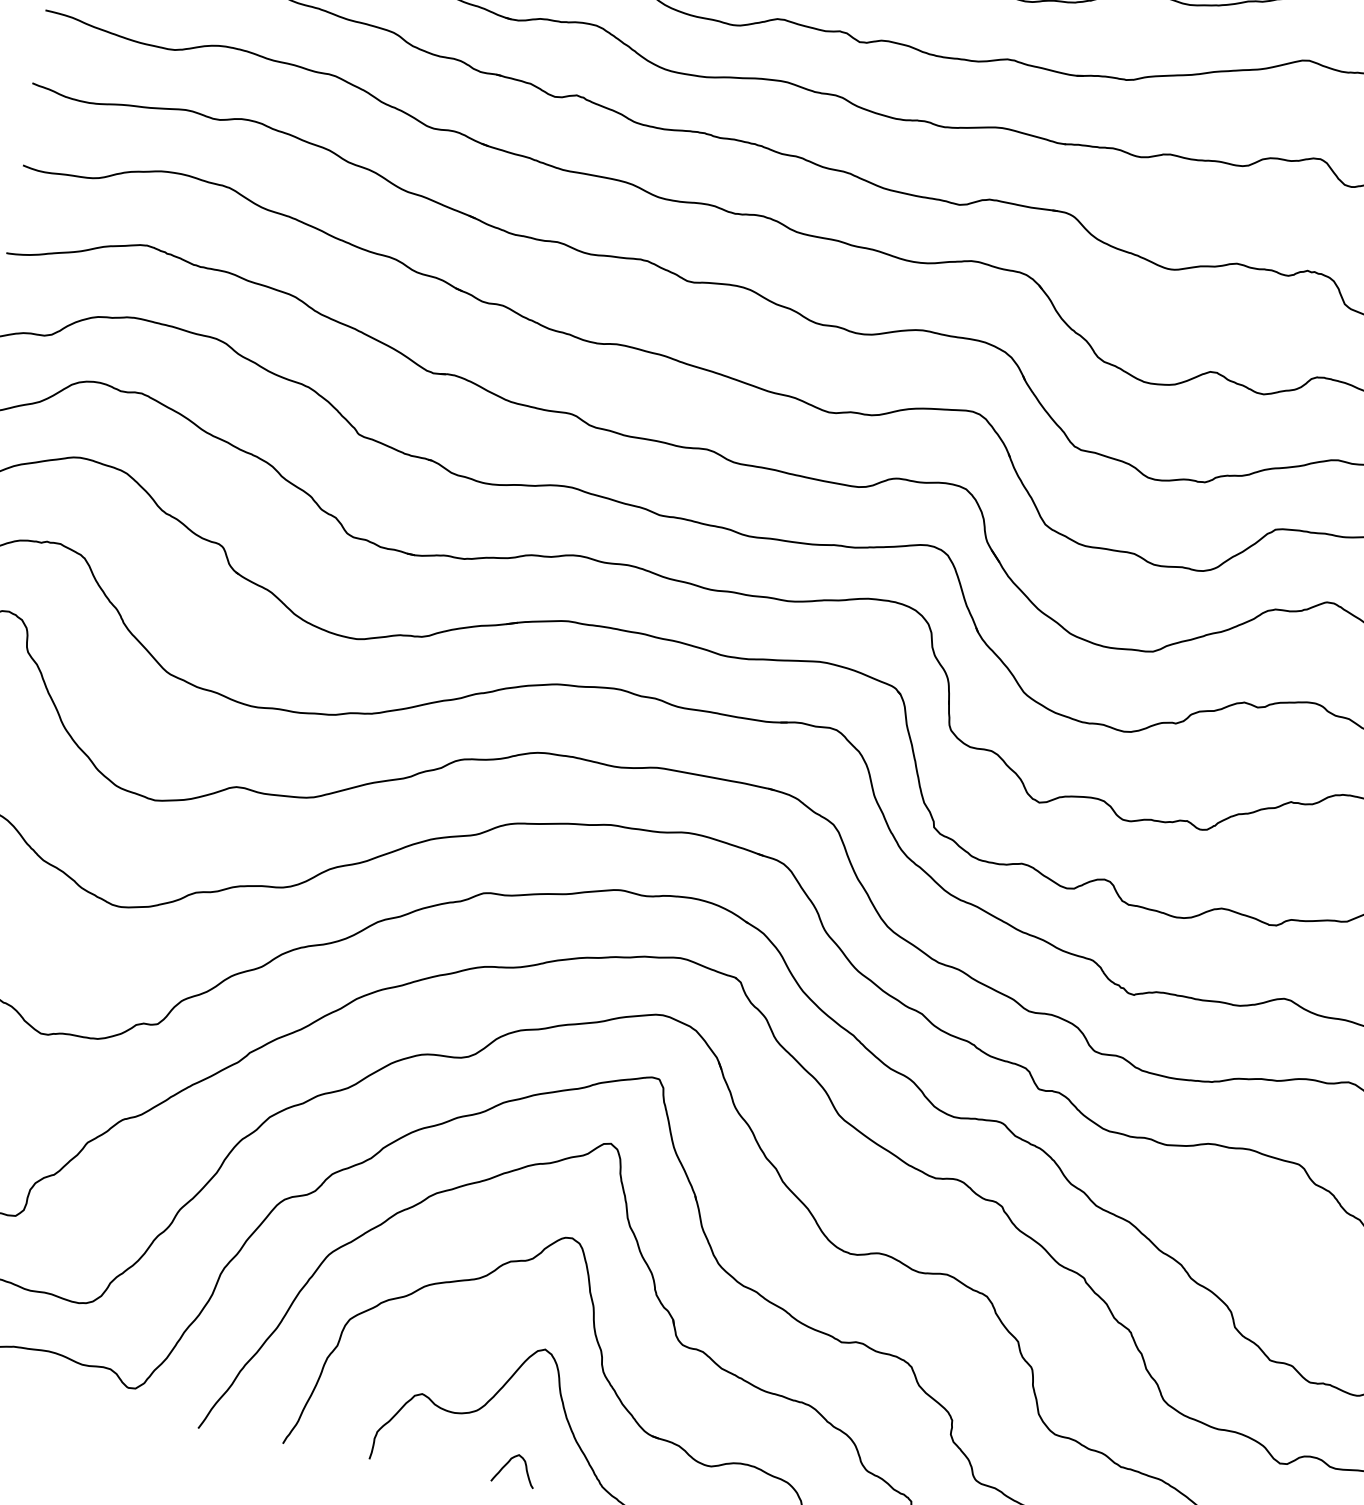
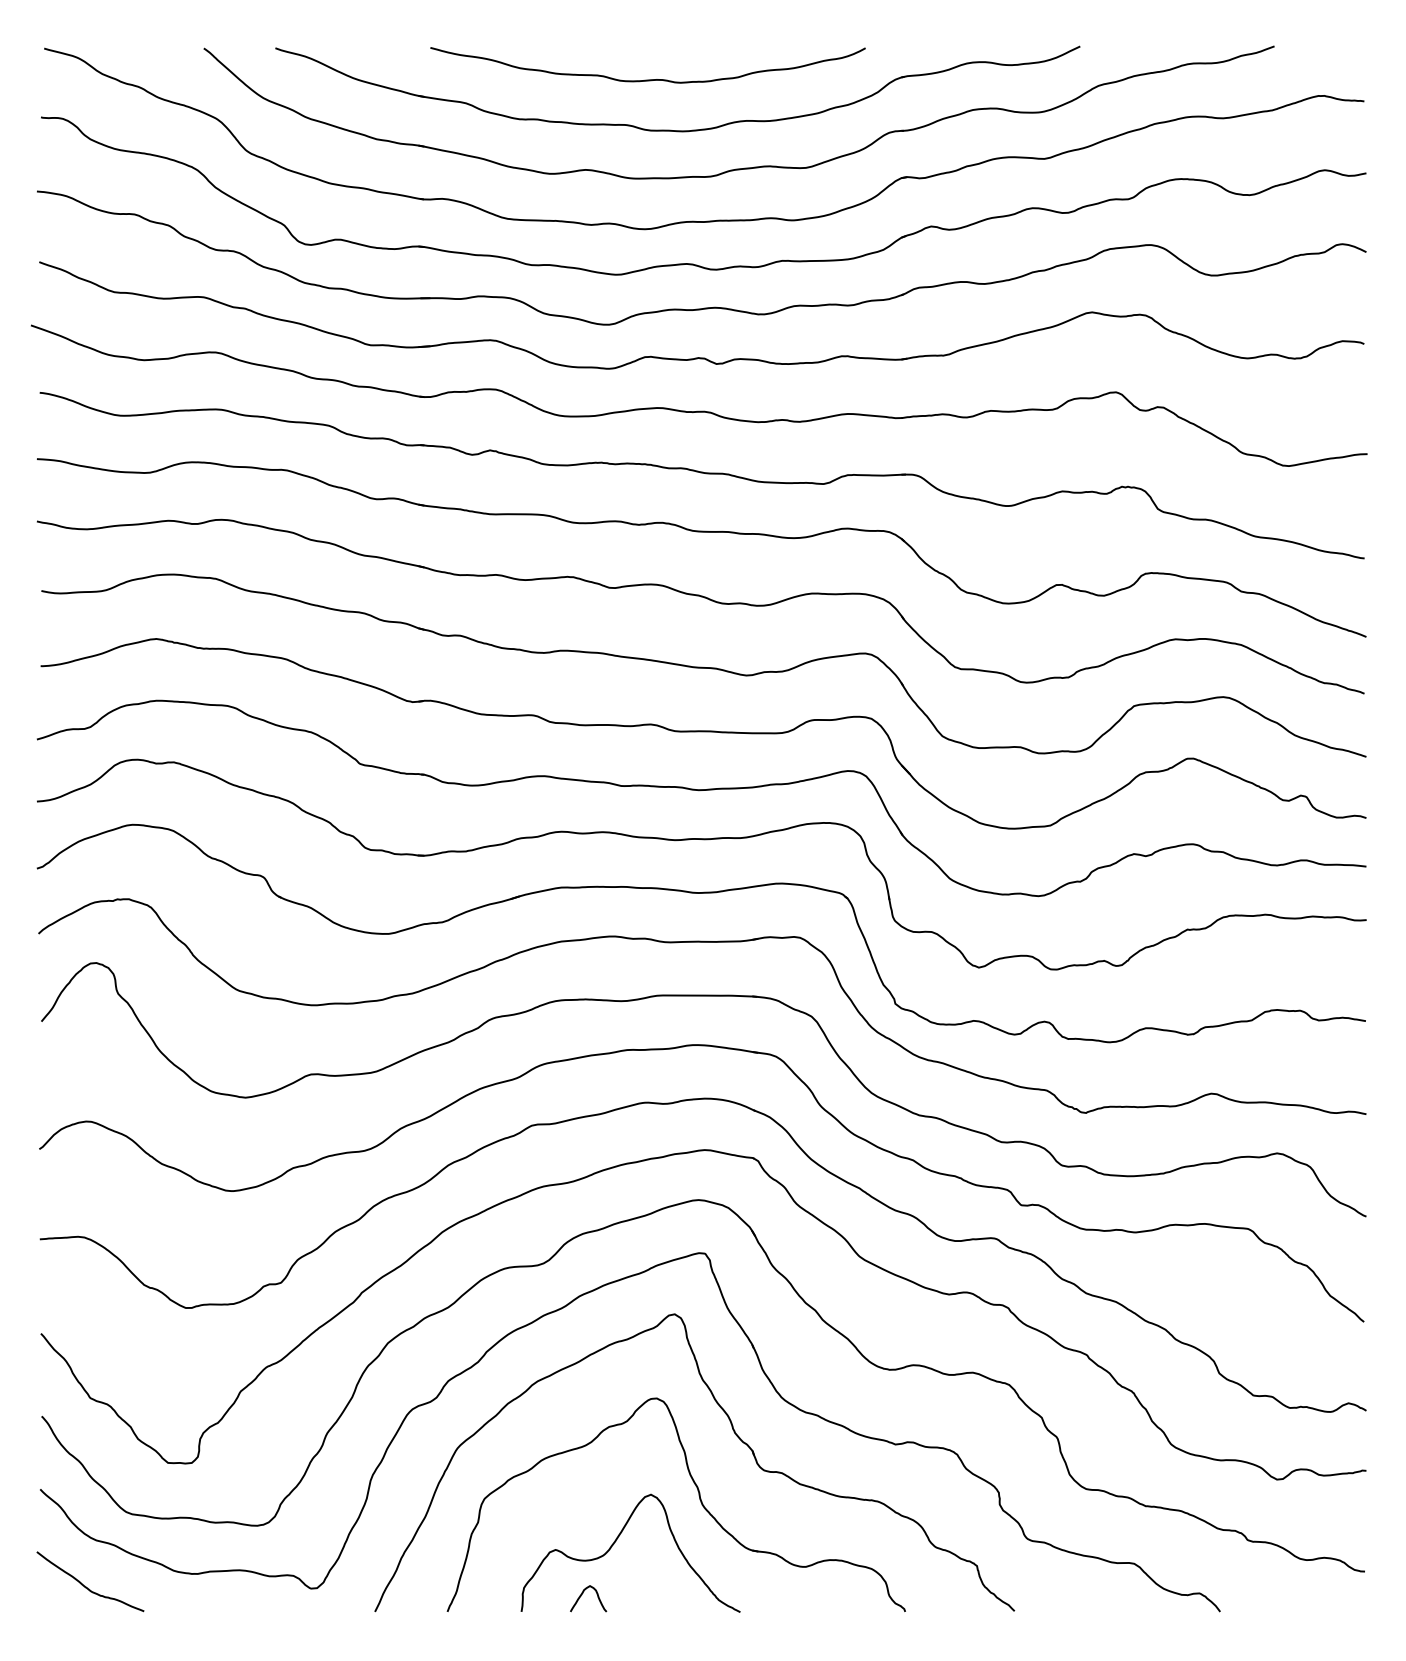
curve: (509, 1462) -> (583, 1593), moved

